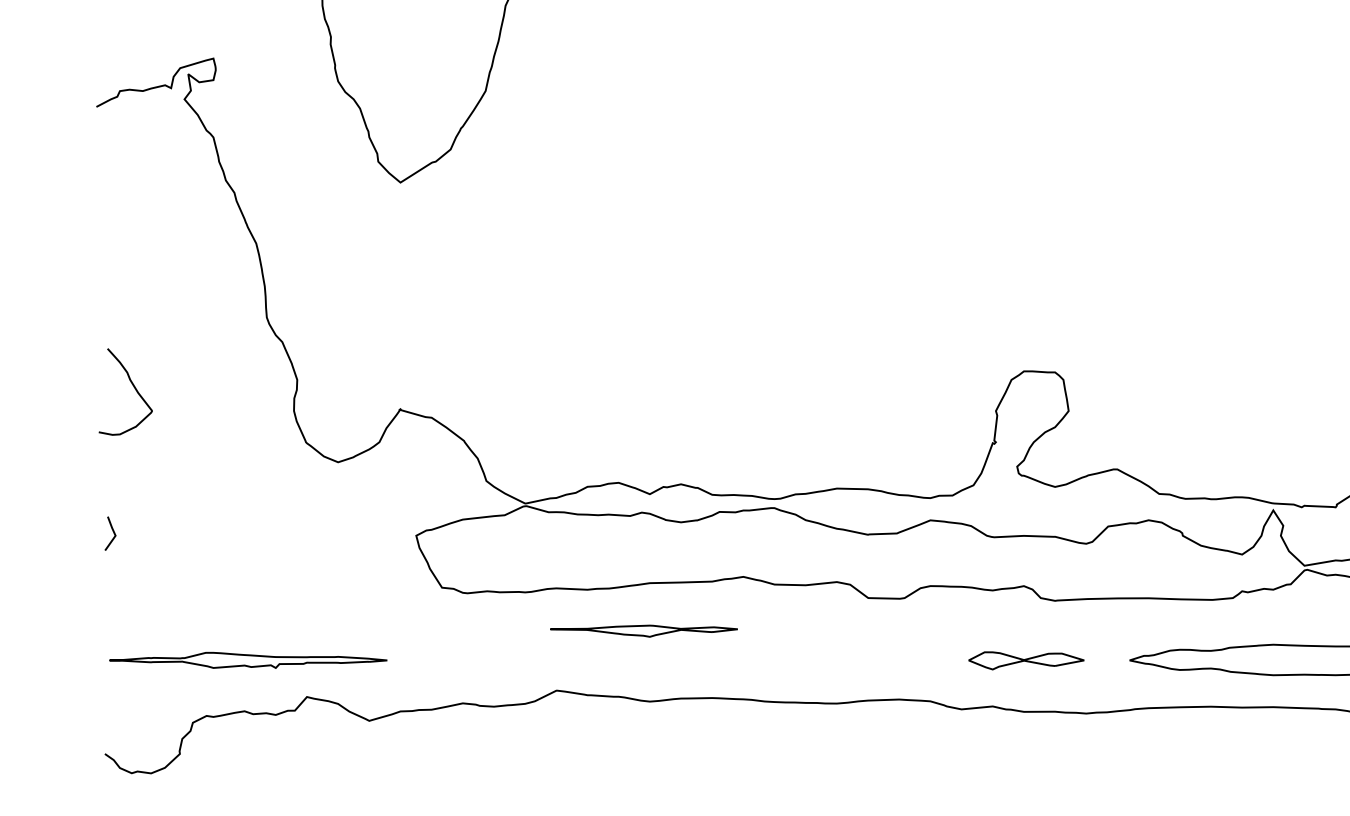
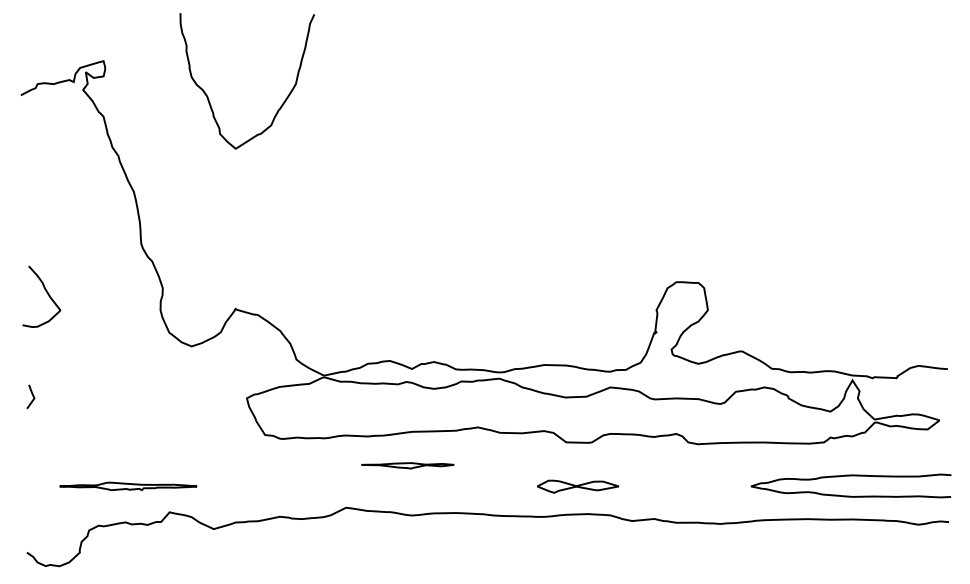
part: (643, 630) -> (407, 465), size x0.7
part: (248, 660) -> (128, 486), size x0.7
part: (1027, 660) -> (578, 486), moved

